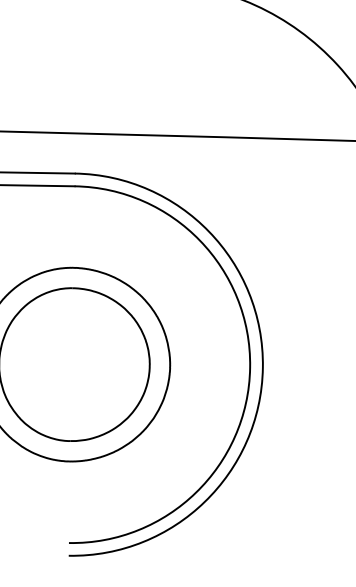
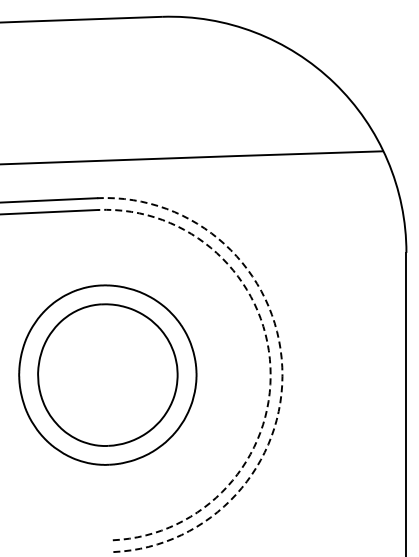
arc: (250, 367) -> (270, 367), solid -> dashed
arc: (263, 368) -> (282, 367), solid -> dashed

